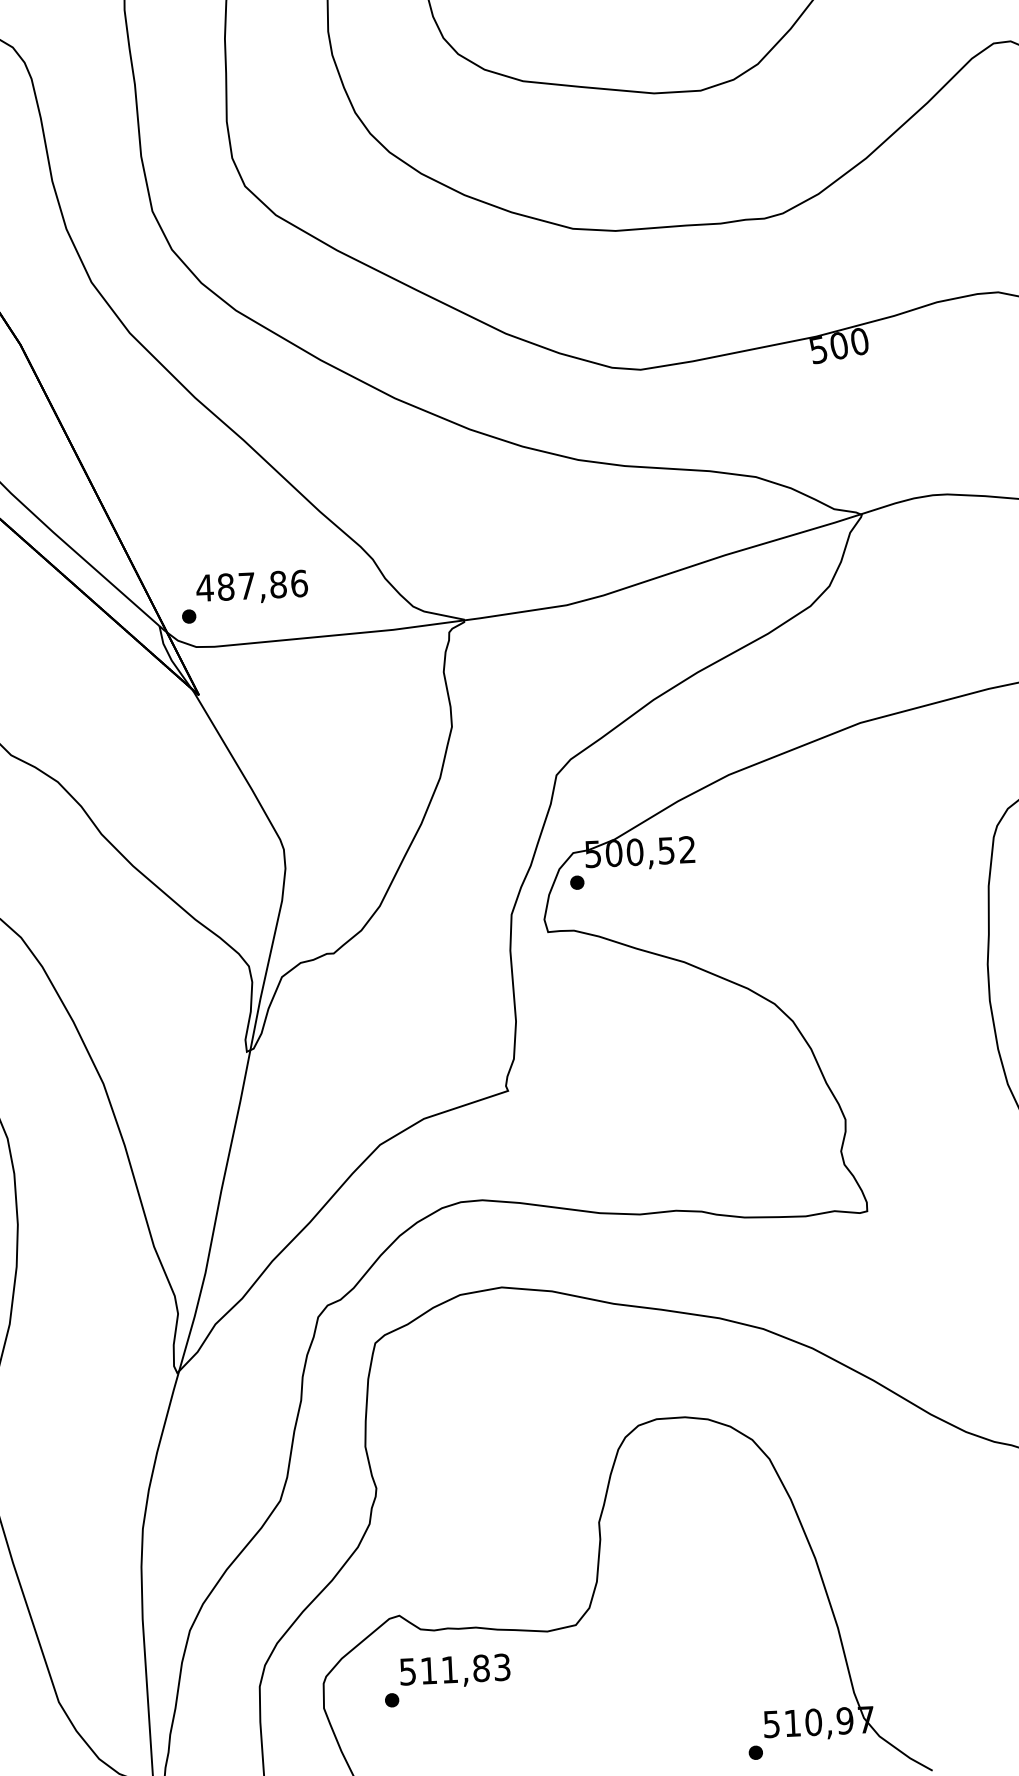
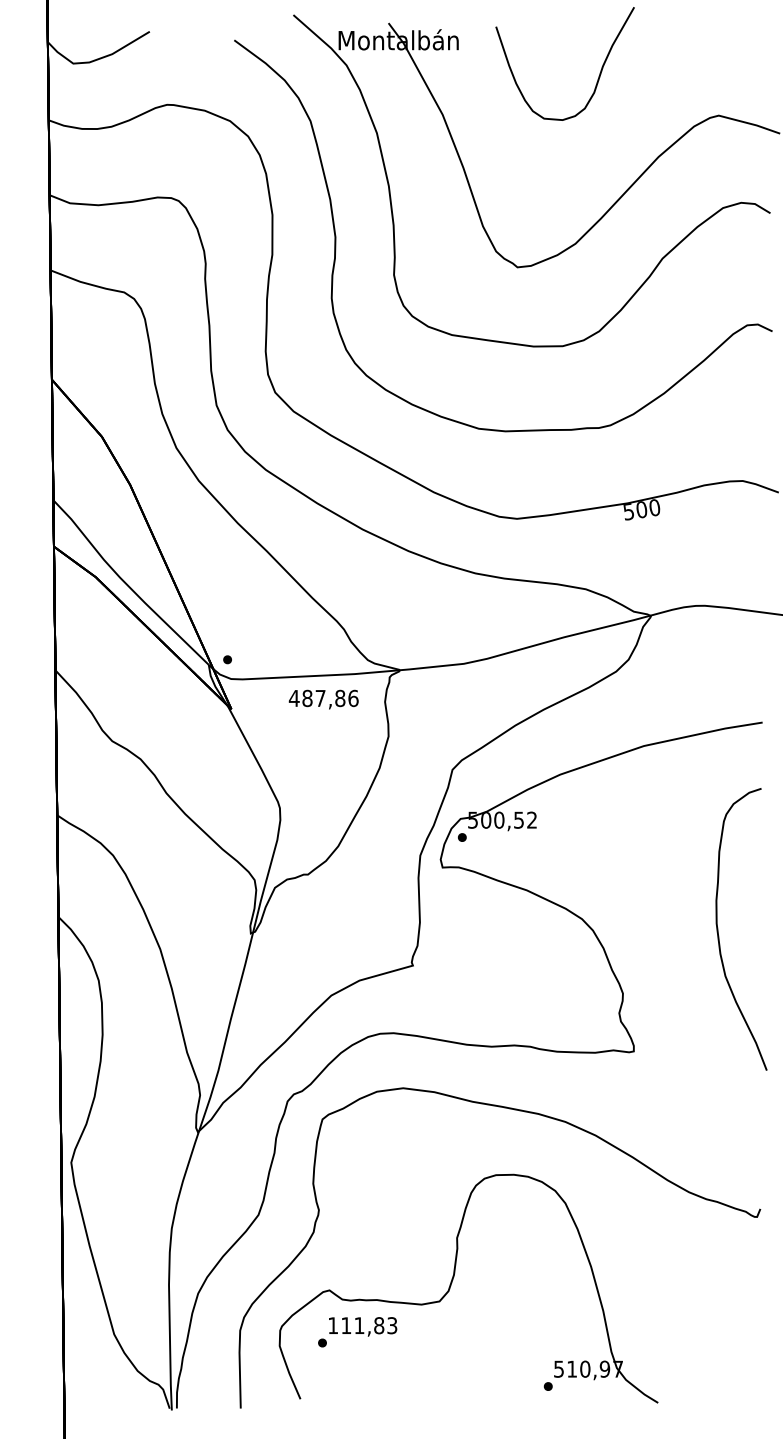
text: (251, 587) -> (323, 699), moved
text: (406, 1671) -> (332, 1325), 511,83 -> 111,83

